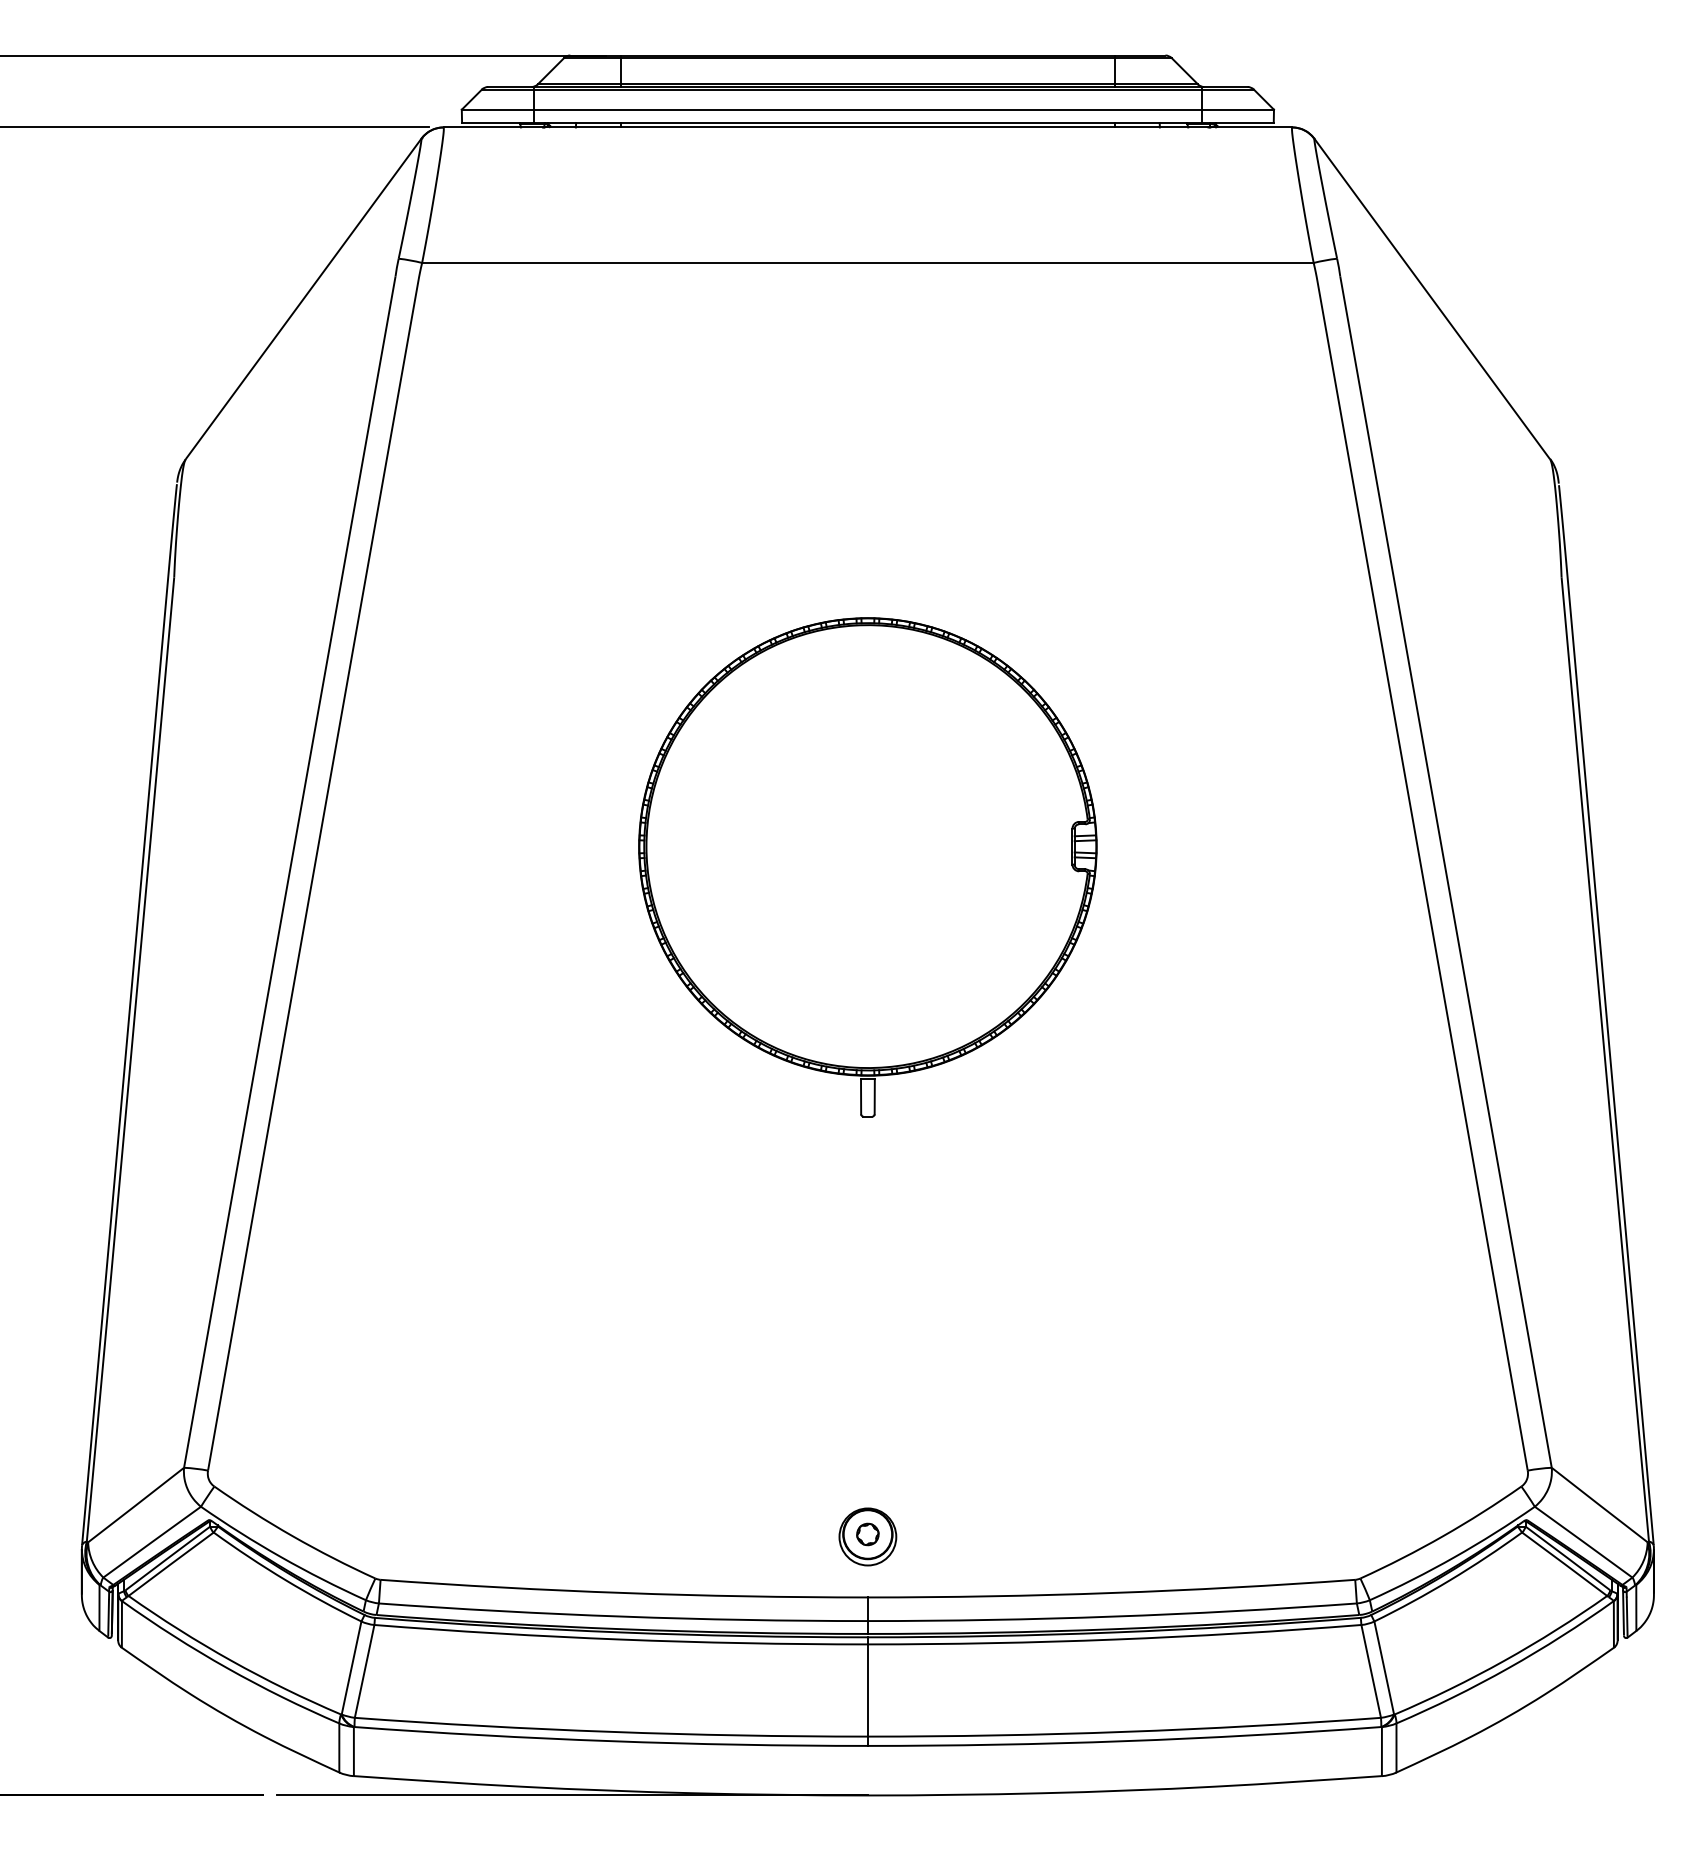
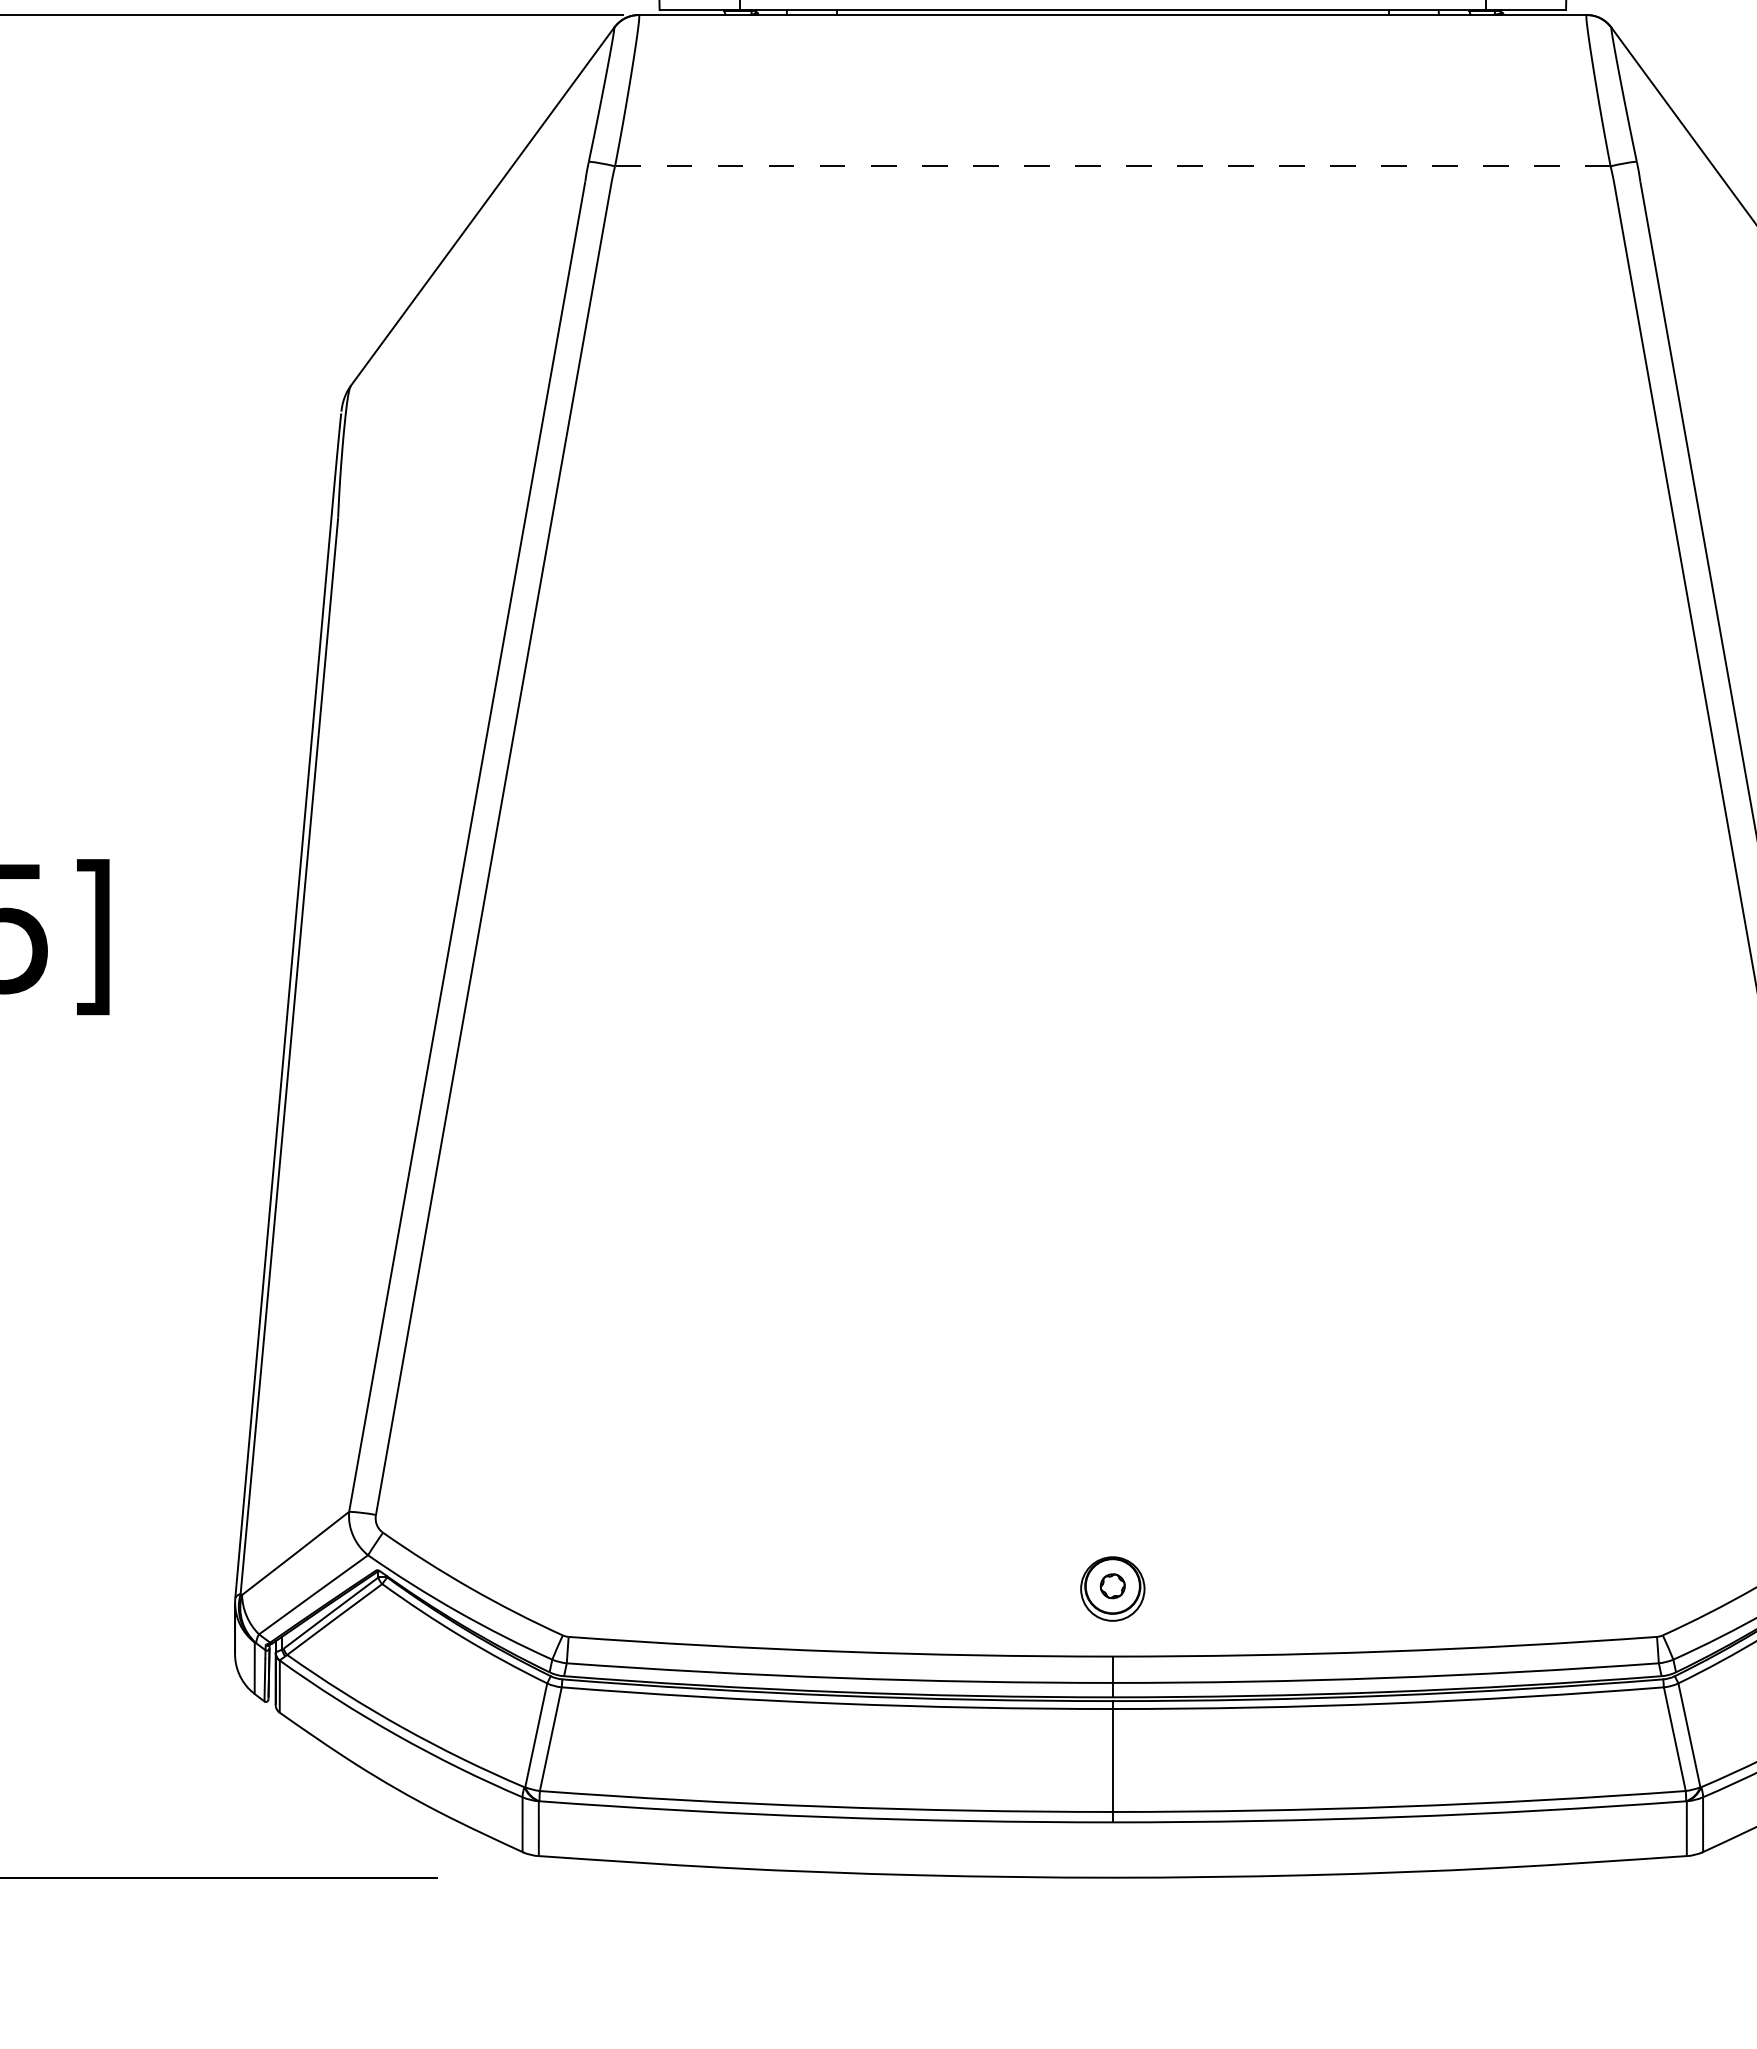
line: (867, 262) -> (1112, 165), solid -> dashed
part: (867, 867) -> (1112, 841), removed
line: (572, 1795) -> (782, 1877), removed

